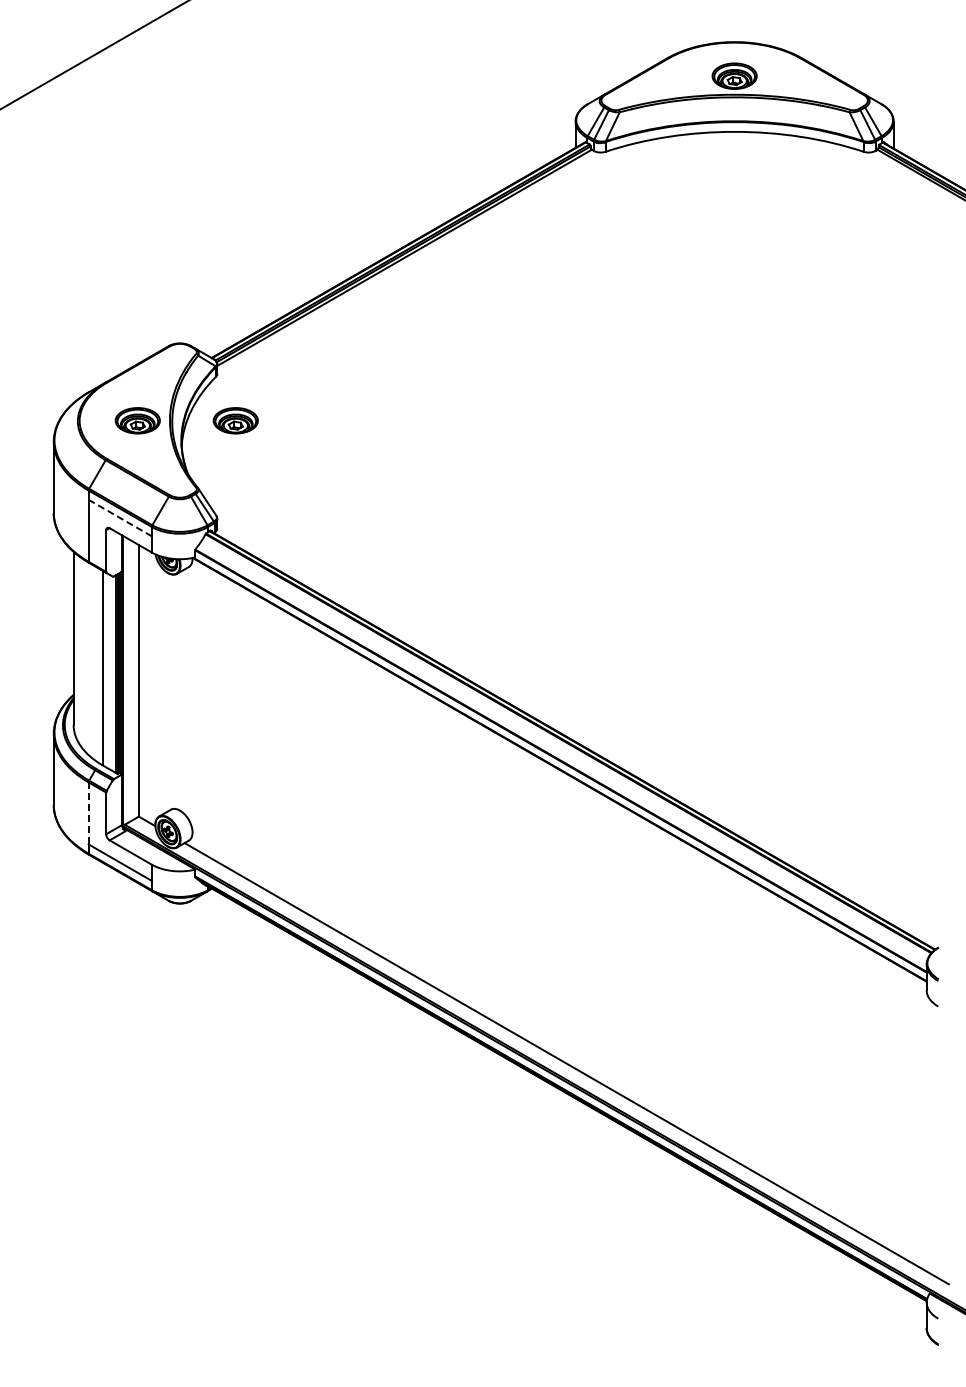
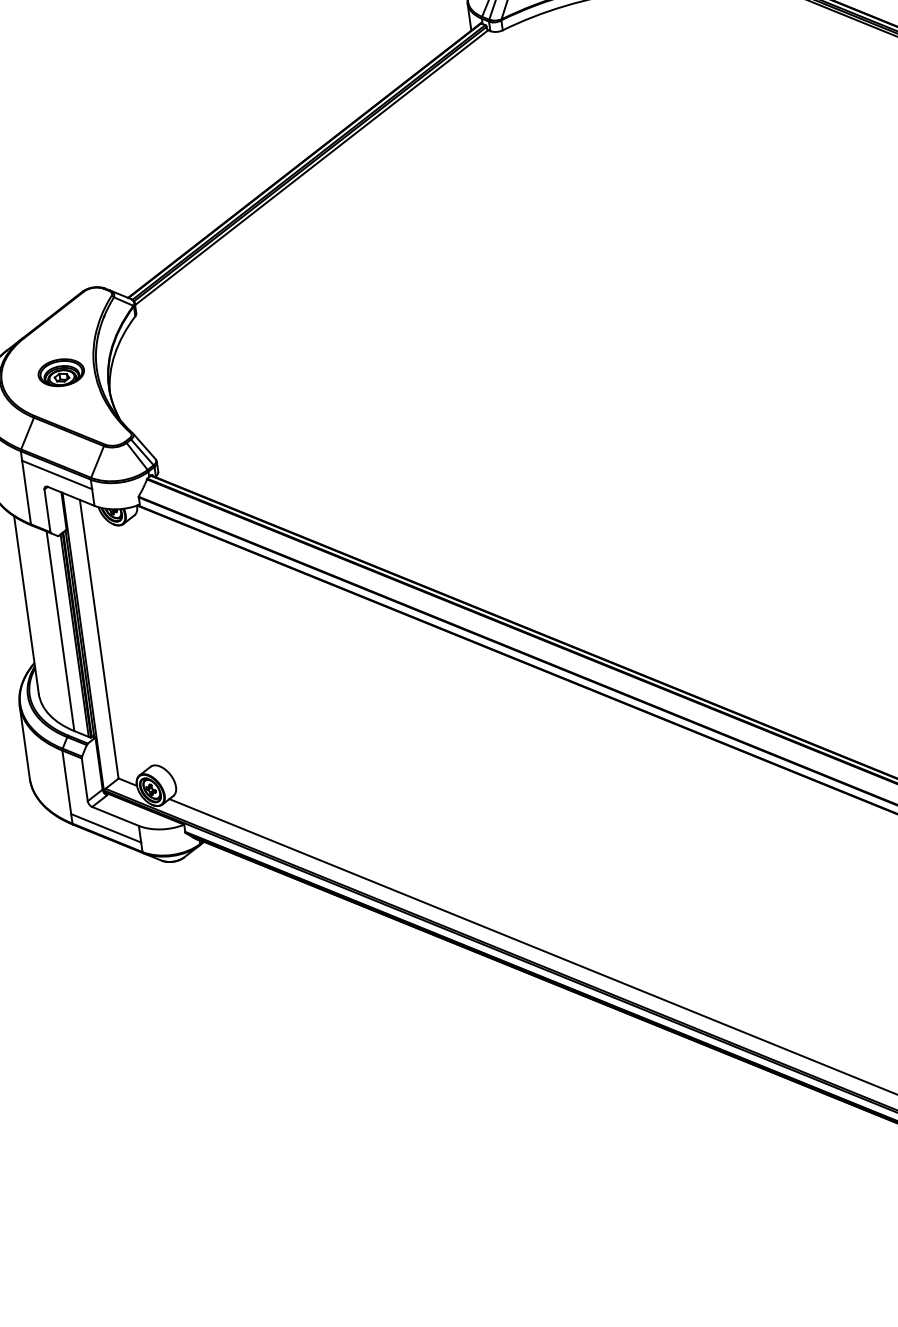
part: (235, 420) -> (161, 358), removed
line: (120, 518) -> (57, 475), dashed -> solid
line: (88, 813) -> (66, 782), dashed -> solid

